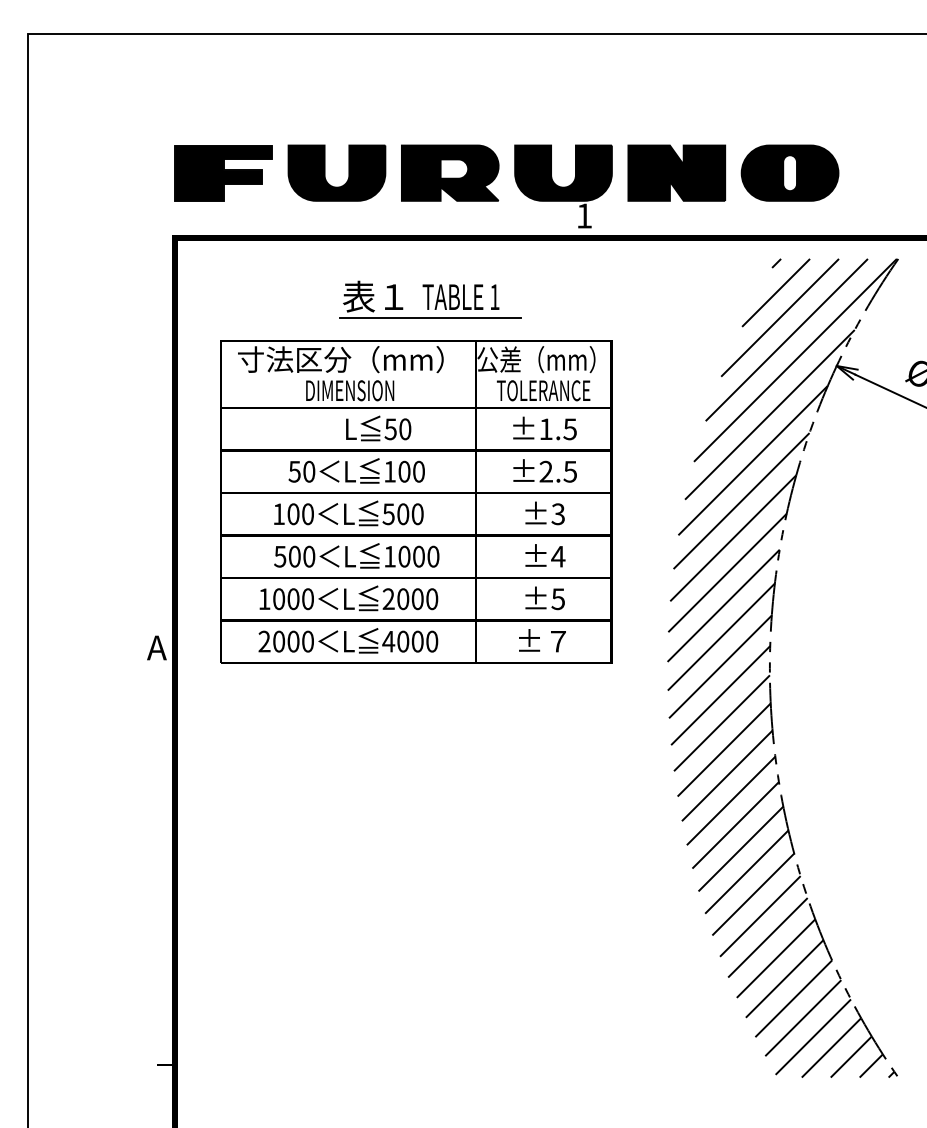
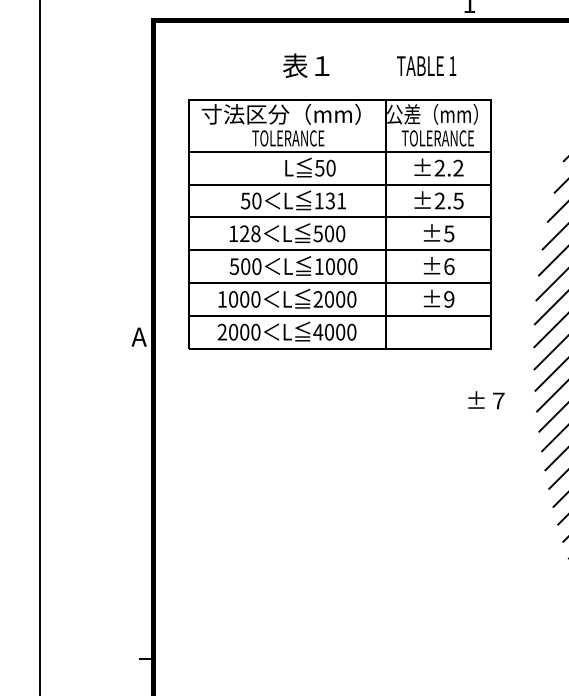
text: (460, 296) -> (426, 65), moved
line: (430, 318) -> (350, 82), removed
text: (349, 390) -> (287, 138), DIMENSION -> TOLERANCE
text: (557, 429) -> (448, 168), ±1.5 -> ±2.2
text: (411, 471) -> (335, 200), 100 -> 131
text: (558, 513) -> (449, 233), ±3 -> ±5
text: (300, 514) -> (250, 234), 100 -> 128
text: (558, 556) -> (449, 266), ±4 -> ±6
text: (557, 598) -> (448, 298), ±5 -> ±9
text: (542, 640) -> (486, 400), moved

